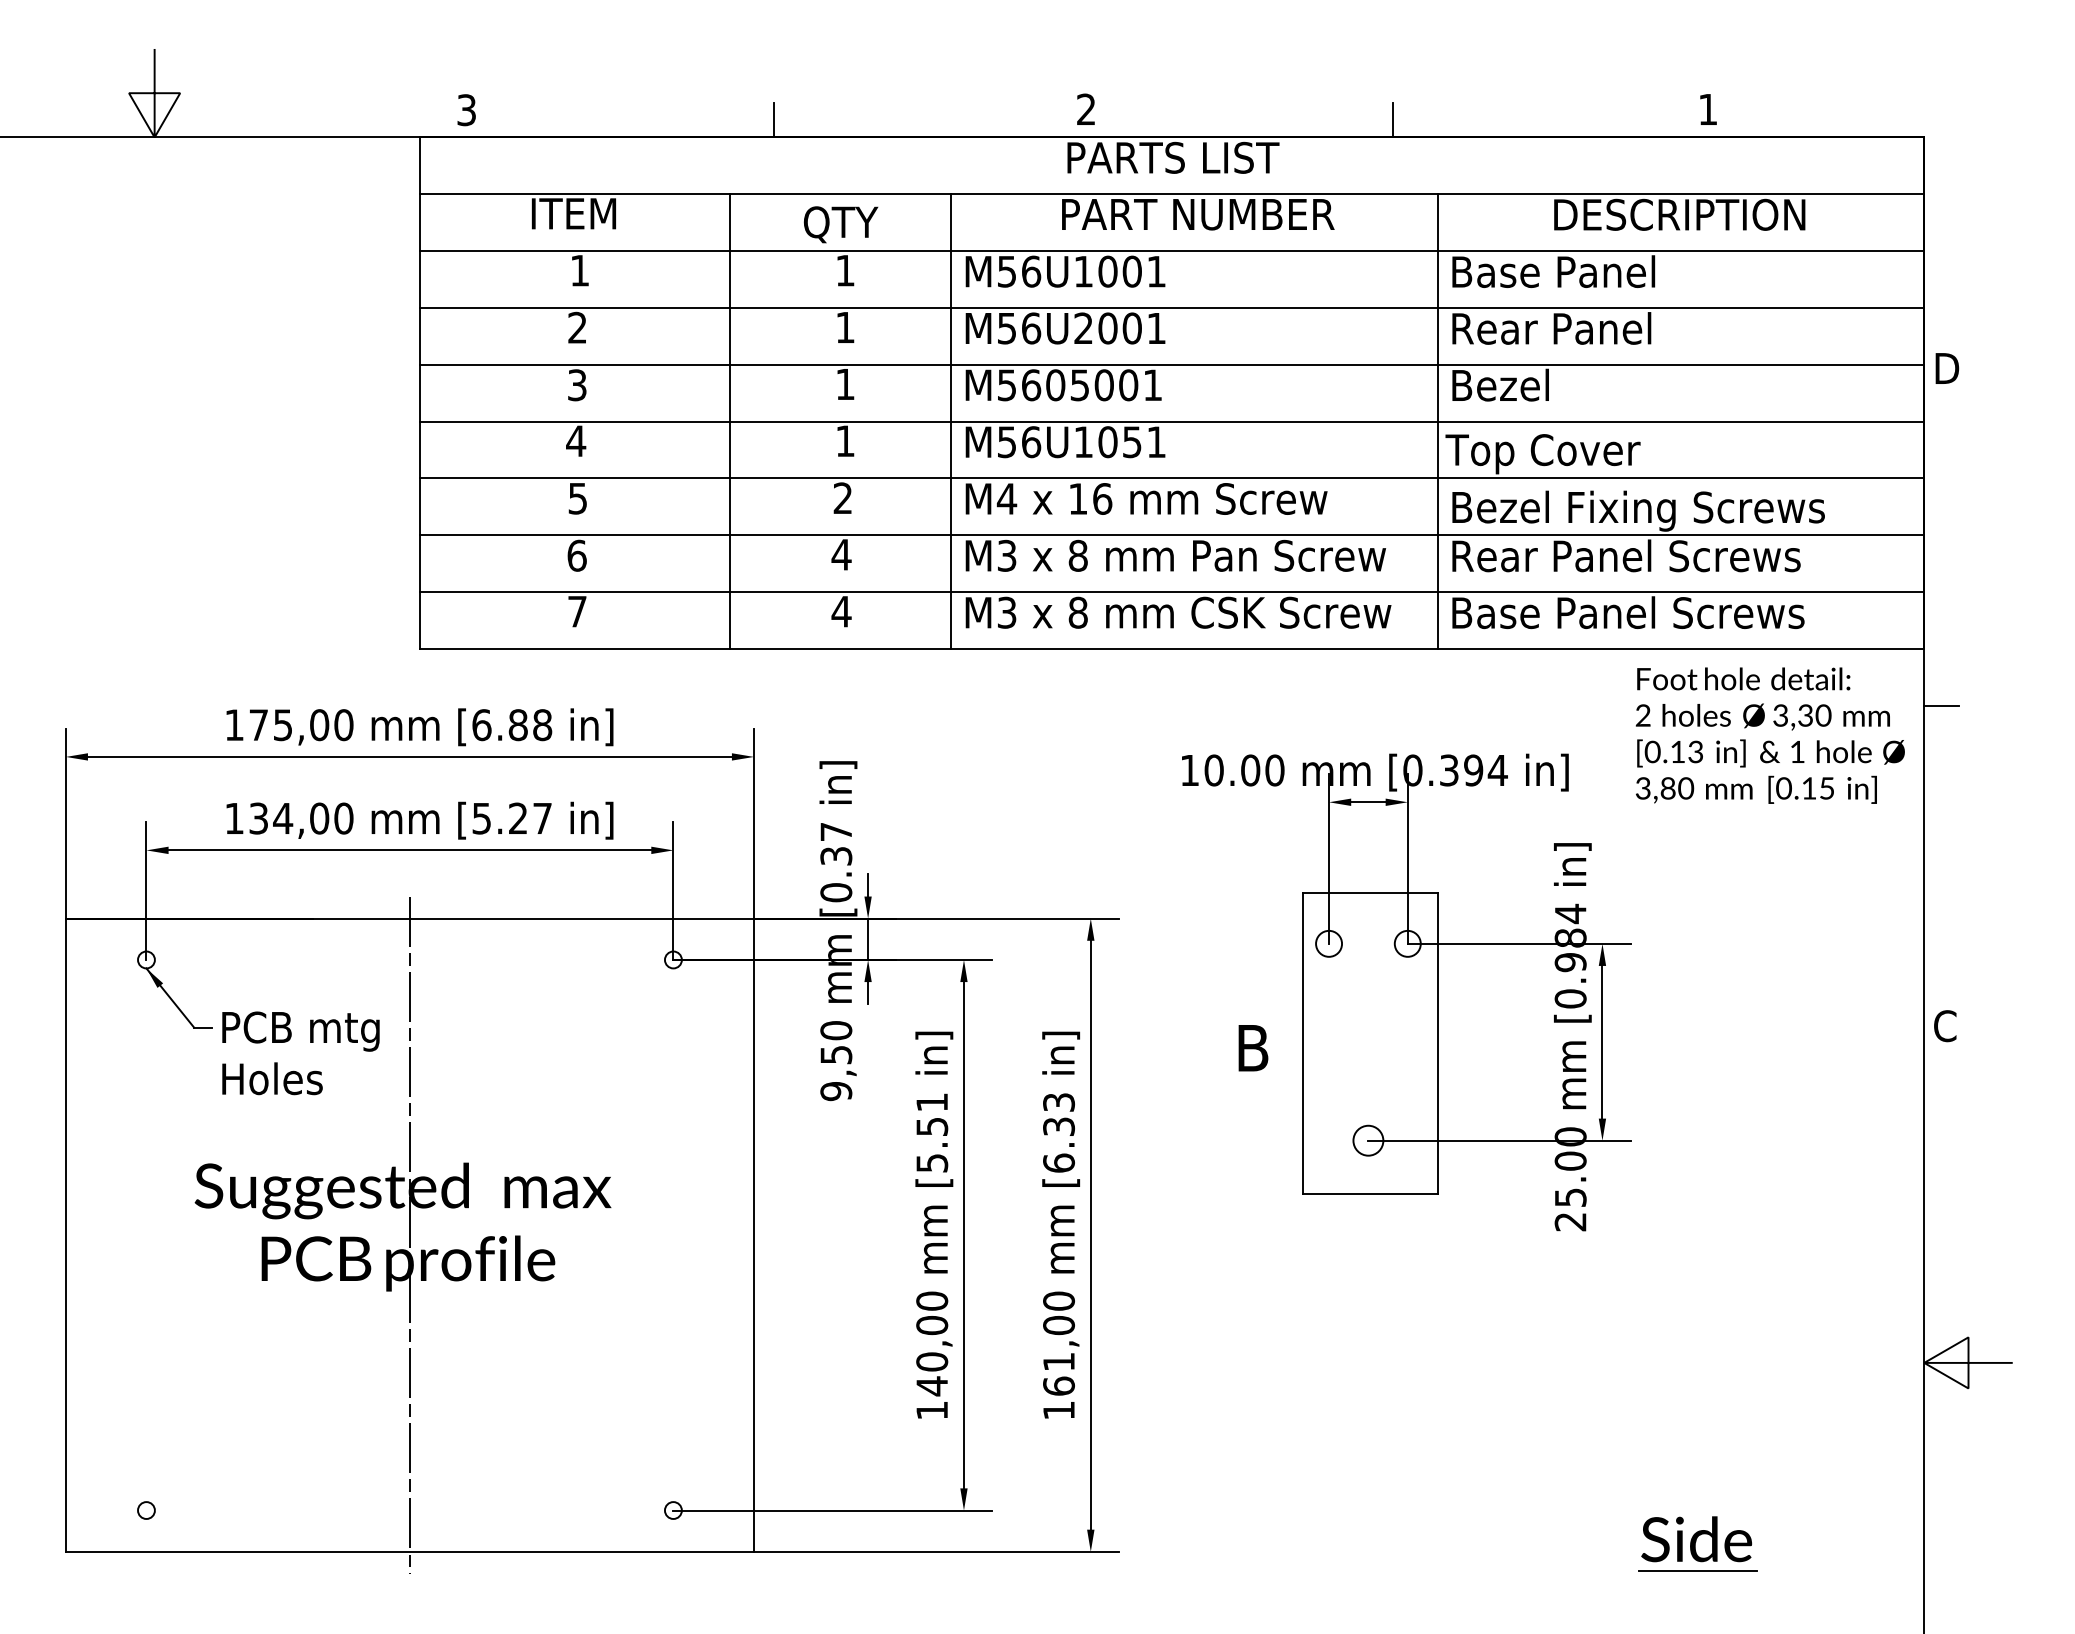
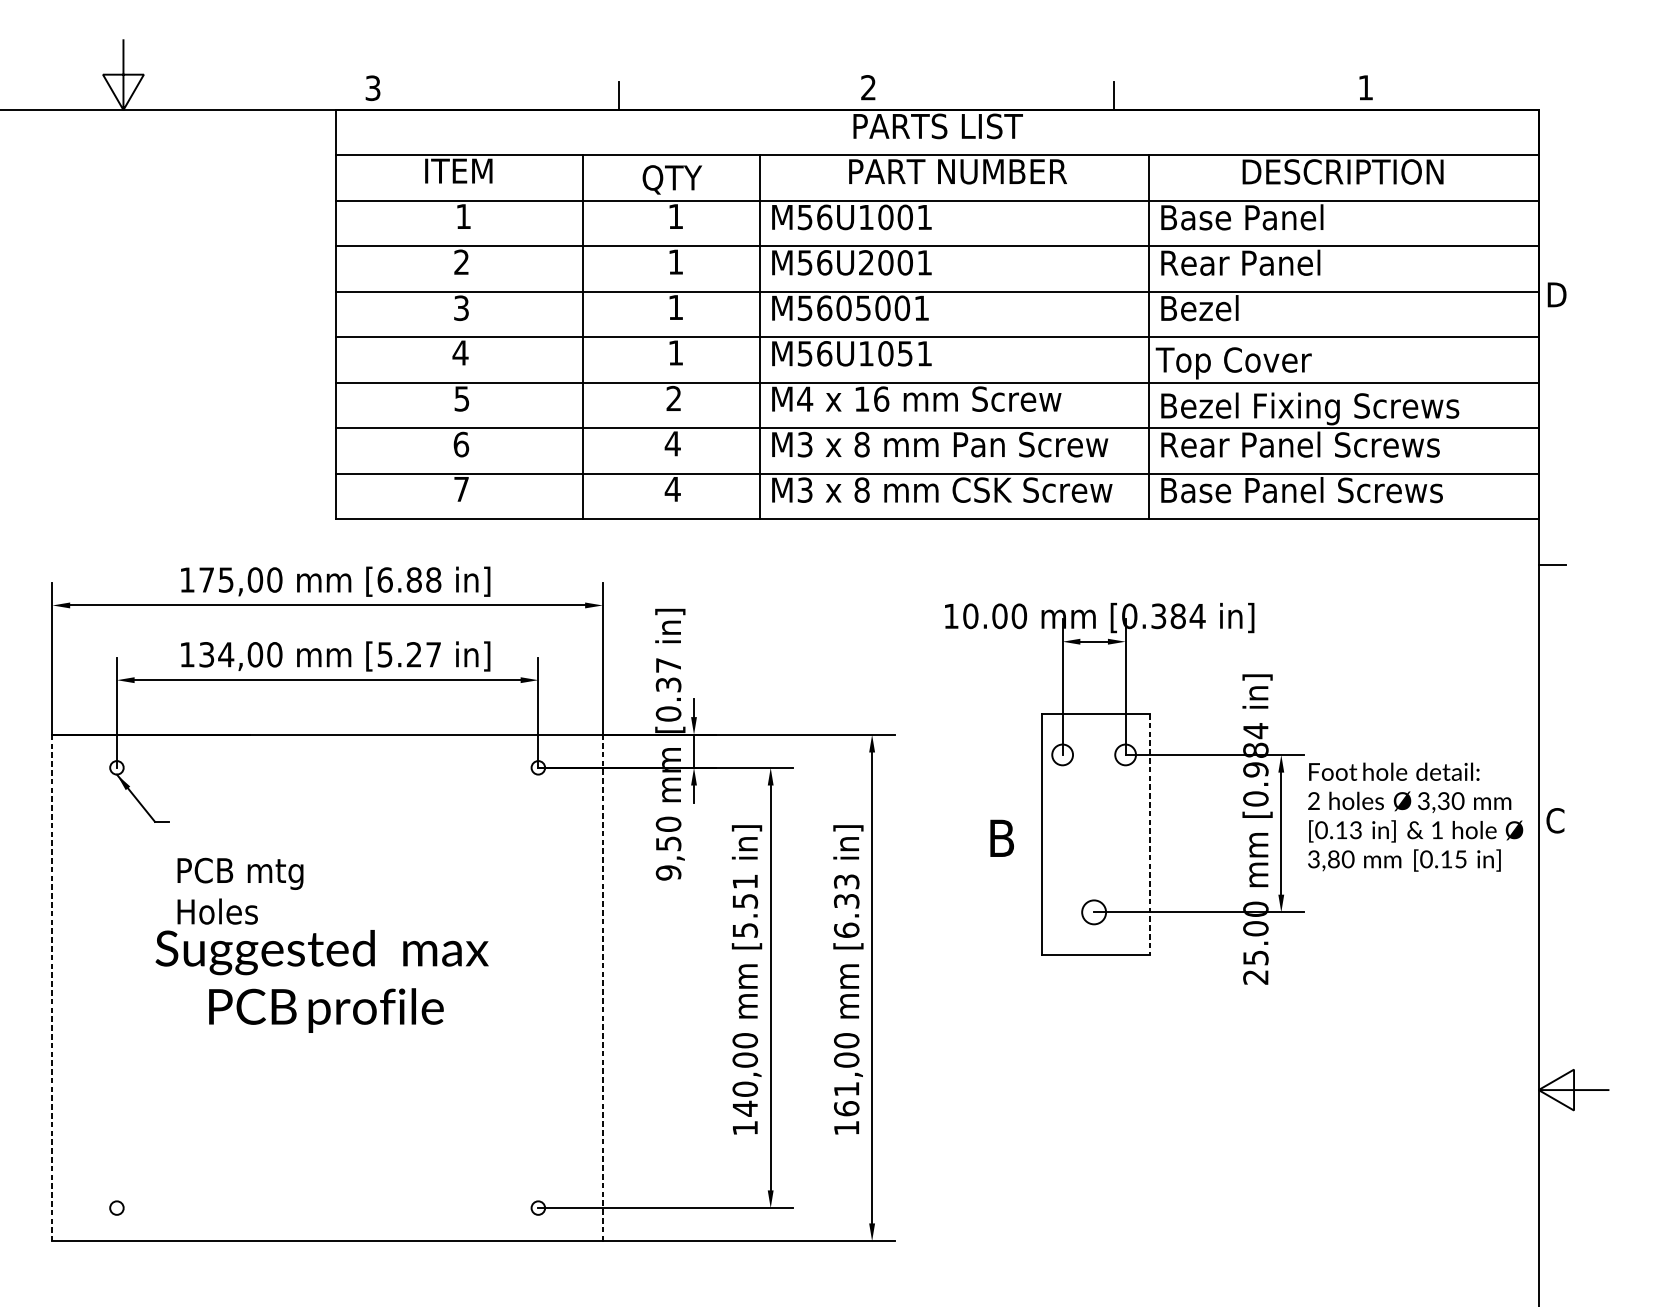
text: (1770, 735) -> (1415, 817), moved
text: (1473, 770) -> (1178, 616), [0.394 -> [0.384
line: (1437, 1043) -> (1149, 834), solid -> dashed
text: (300, 1053) -> (240, 891), moved
line: (409, 1234) -> (327, 987), removed
line: (65, 1235) -> (52, 988), solid -> dashed
line: (754, 1235) -> (603, 988), solid -> dashed
part: (1697, 1543) -> (1357, 1234), removed

